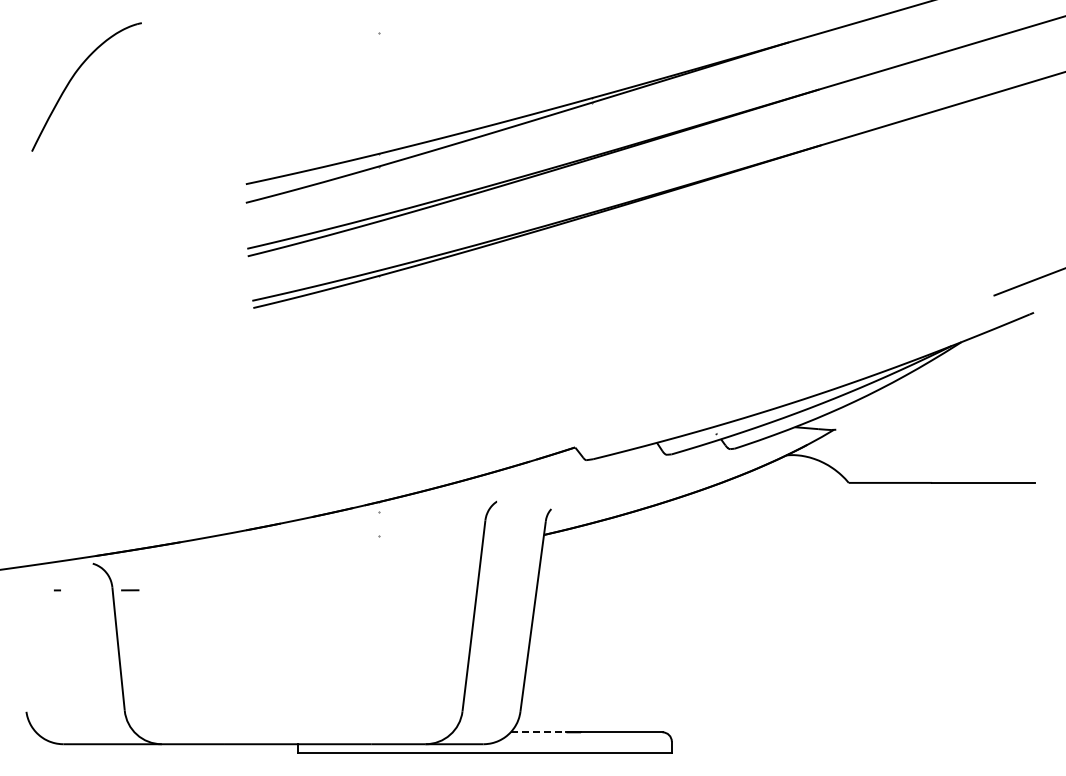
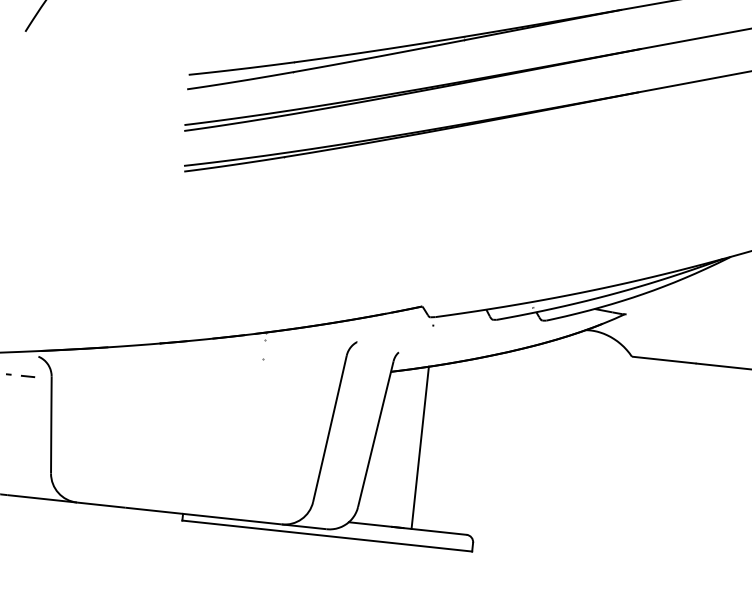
line: (130, 590) -> (28, 376), moved
line: (591, 627) -> (420, 447), added
line: (538, 732) -> (370, 524), dashed -> solid

